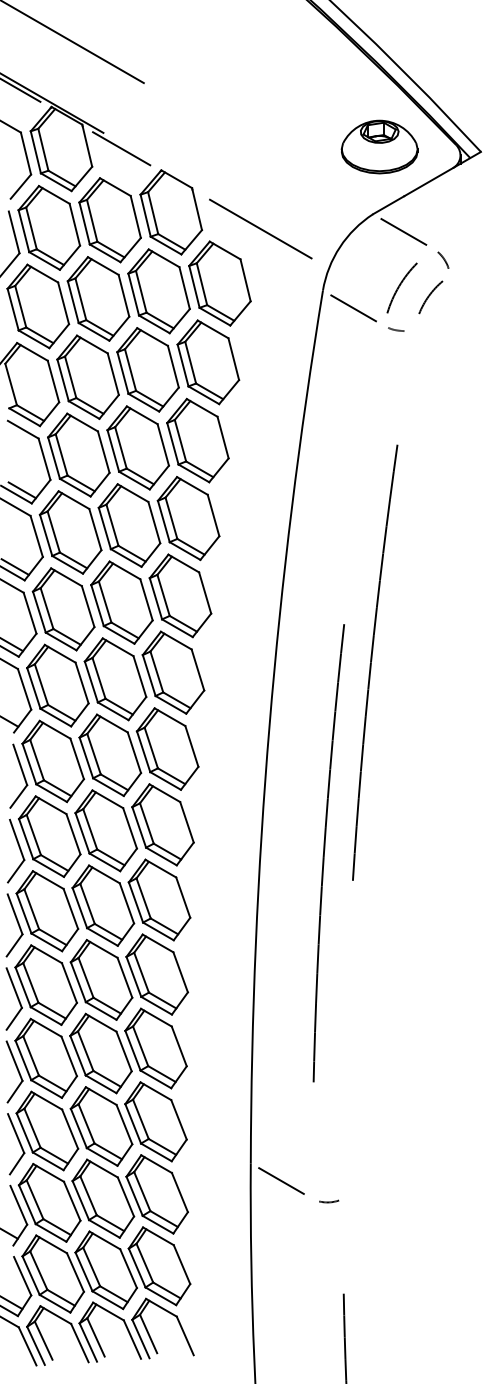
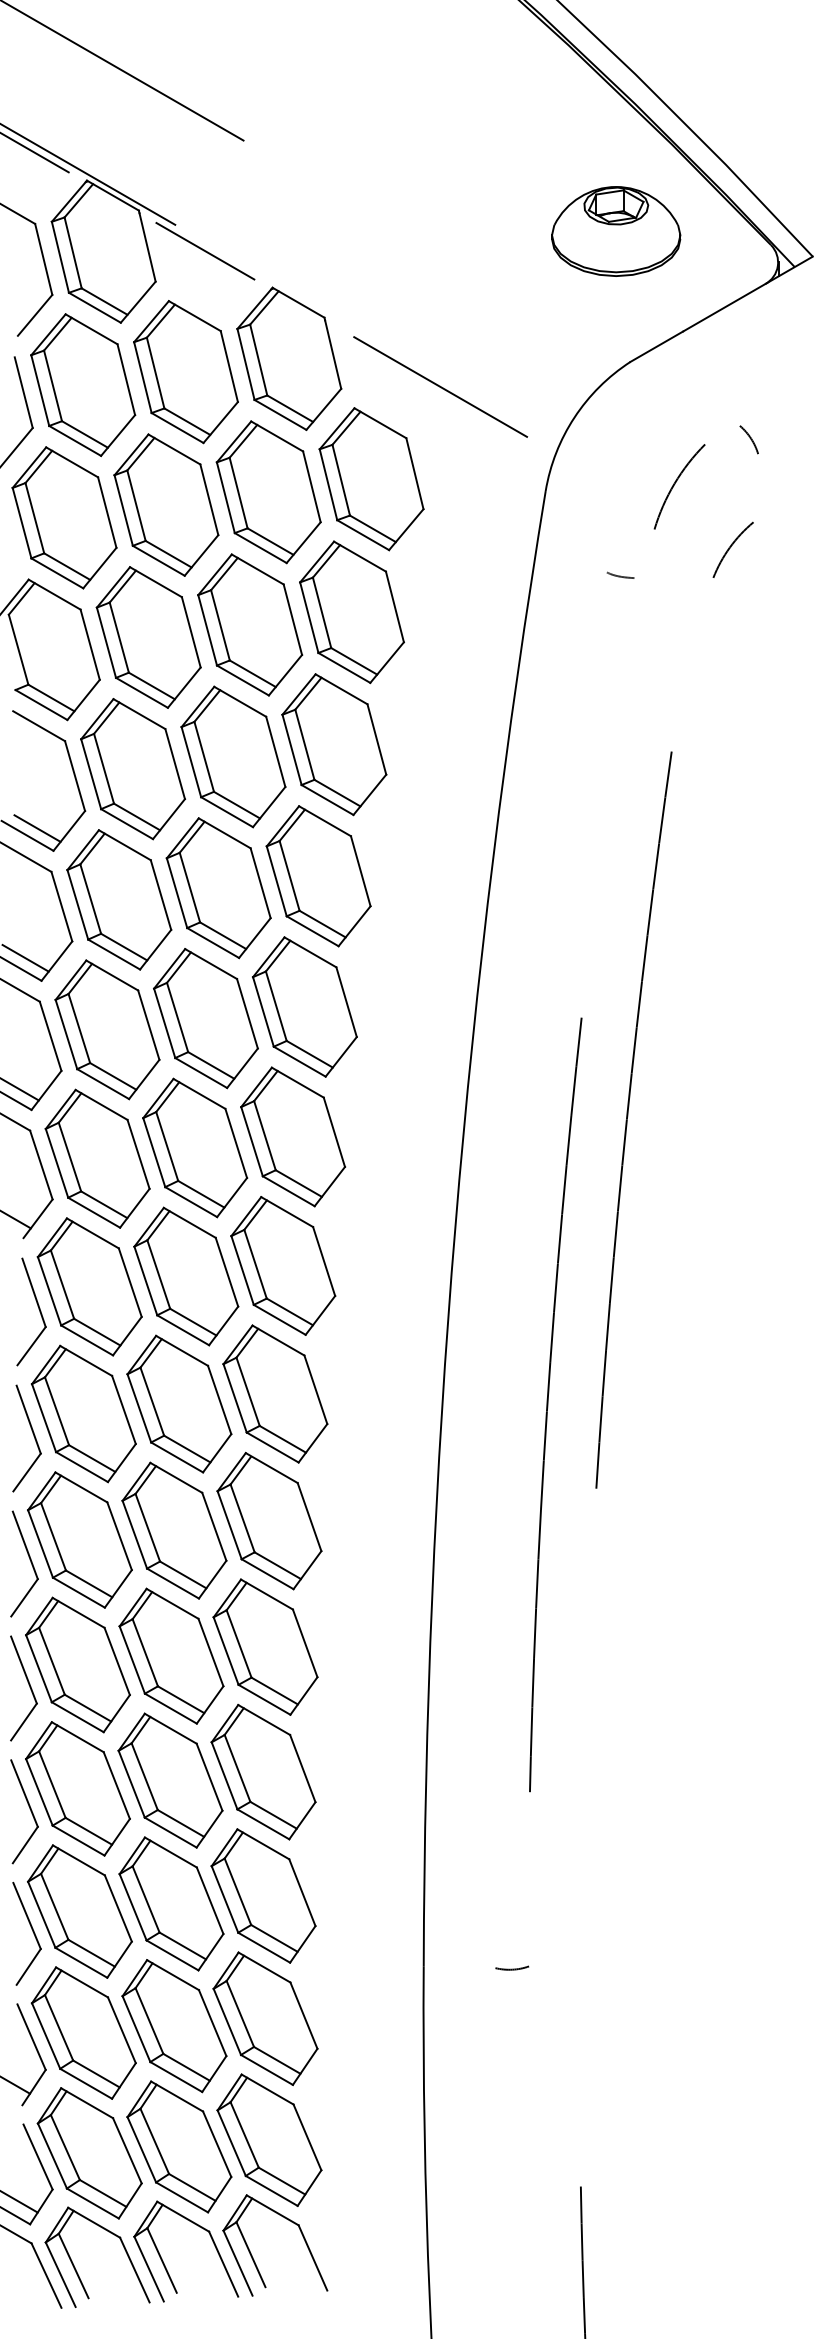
part: (379, 146) -> (615, 230), moved
line: (403, 231) -> (681, 391), removed
arc: (429, 297) -> (730, 550), moved
line: (353, 307) -> (597, 519), removed
line: (396, 329) -> (620, 575), moved
arc: (324, 853) -> (548, 1405), moved
line: (281, 1180) -> (475, 1995), removed
arc: (329, 1201) -> (512, 1968), moved

